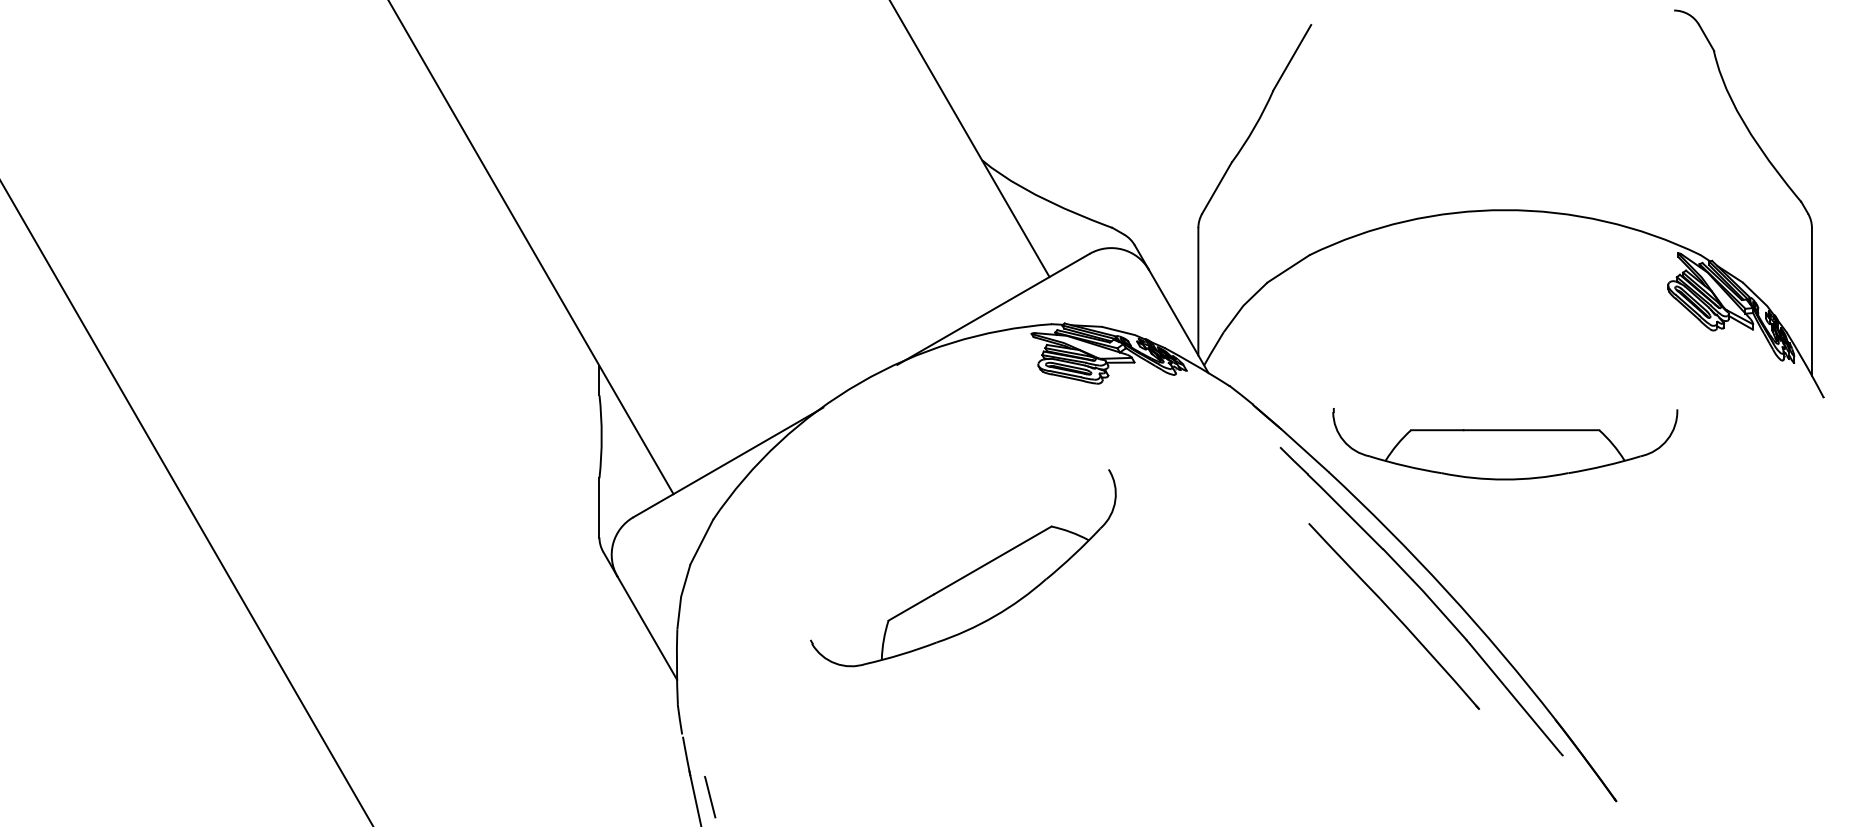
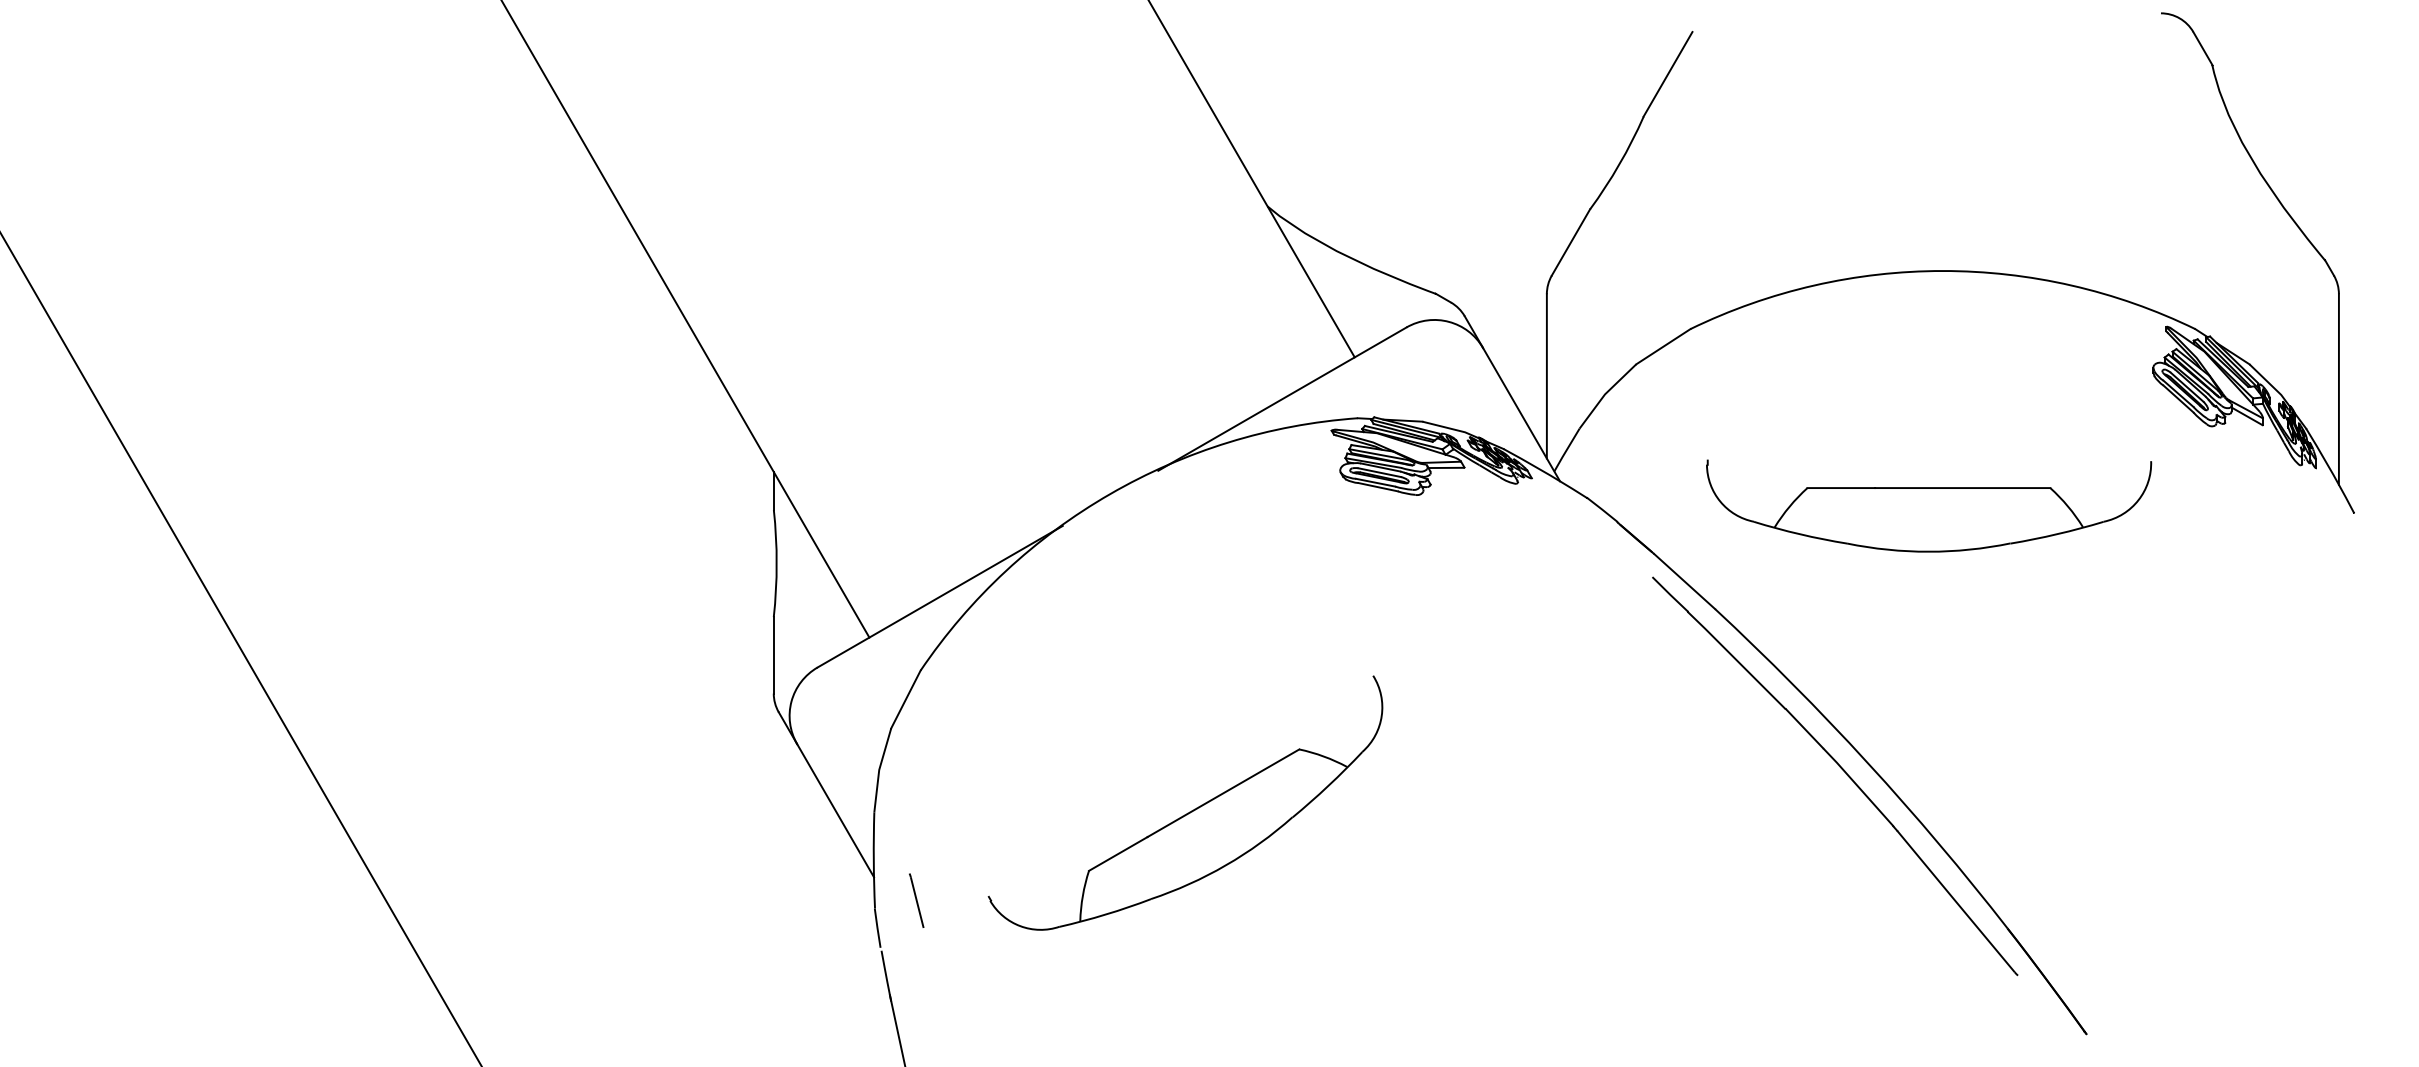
part: (1505, 443) -> (1929, 505), moved
part: (966, 574) -> (1189, 811), moved
part: (1394, 616) -> (1799, 795), removed
line: (710, 796) -> (916, 900), moved

